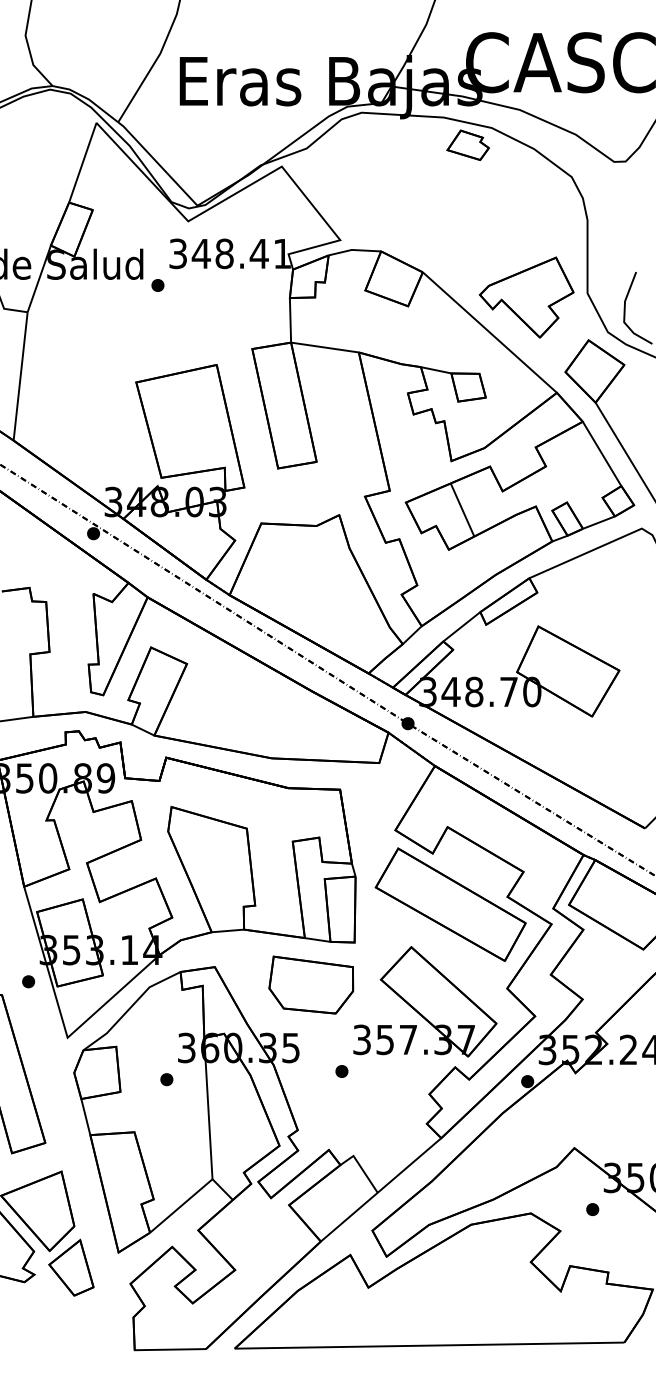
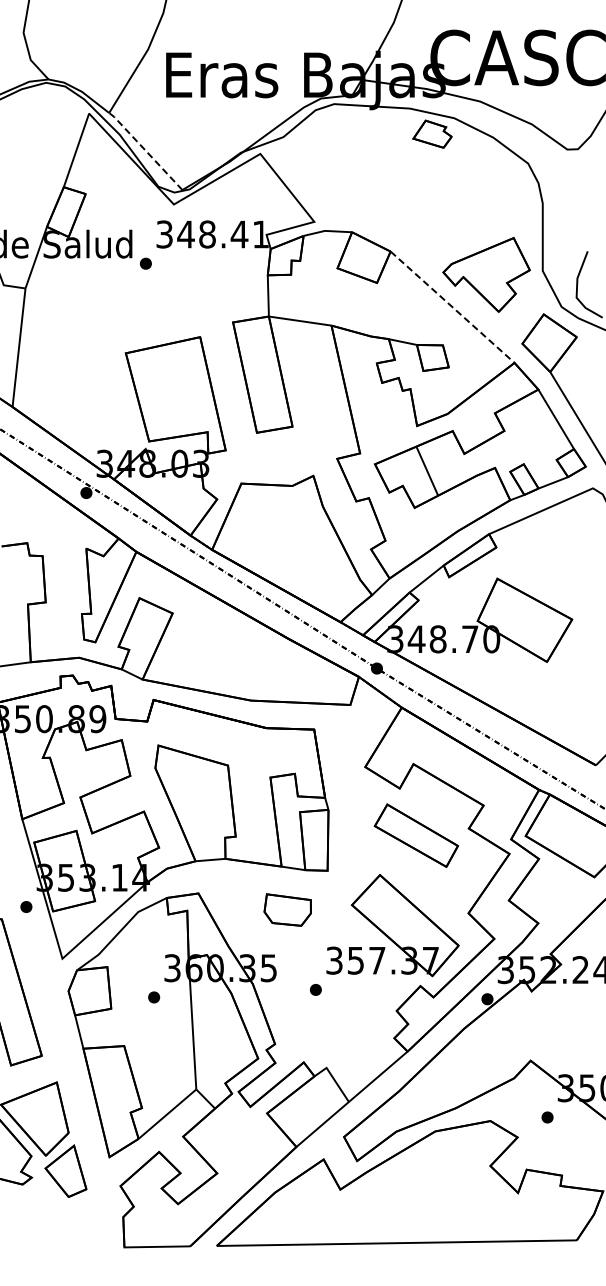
line: (157, 162) -> (145, 150), solid -> dashed
line: (489, 332) -> (452, 307), solid -> dashed
part: (450, 904) -> (416, 835), size x0.6
part: (311, 984) -> (287, 909), size x0.6

